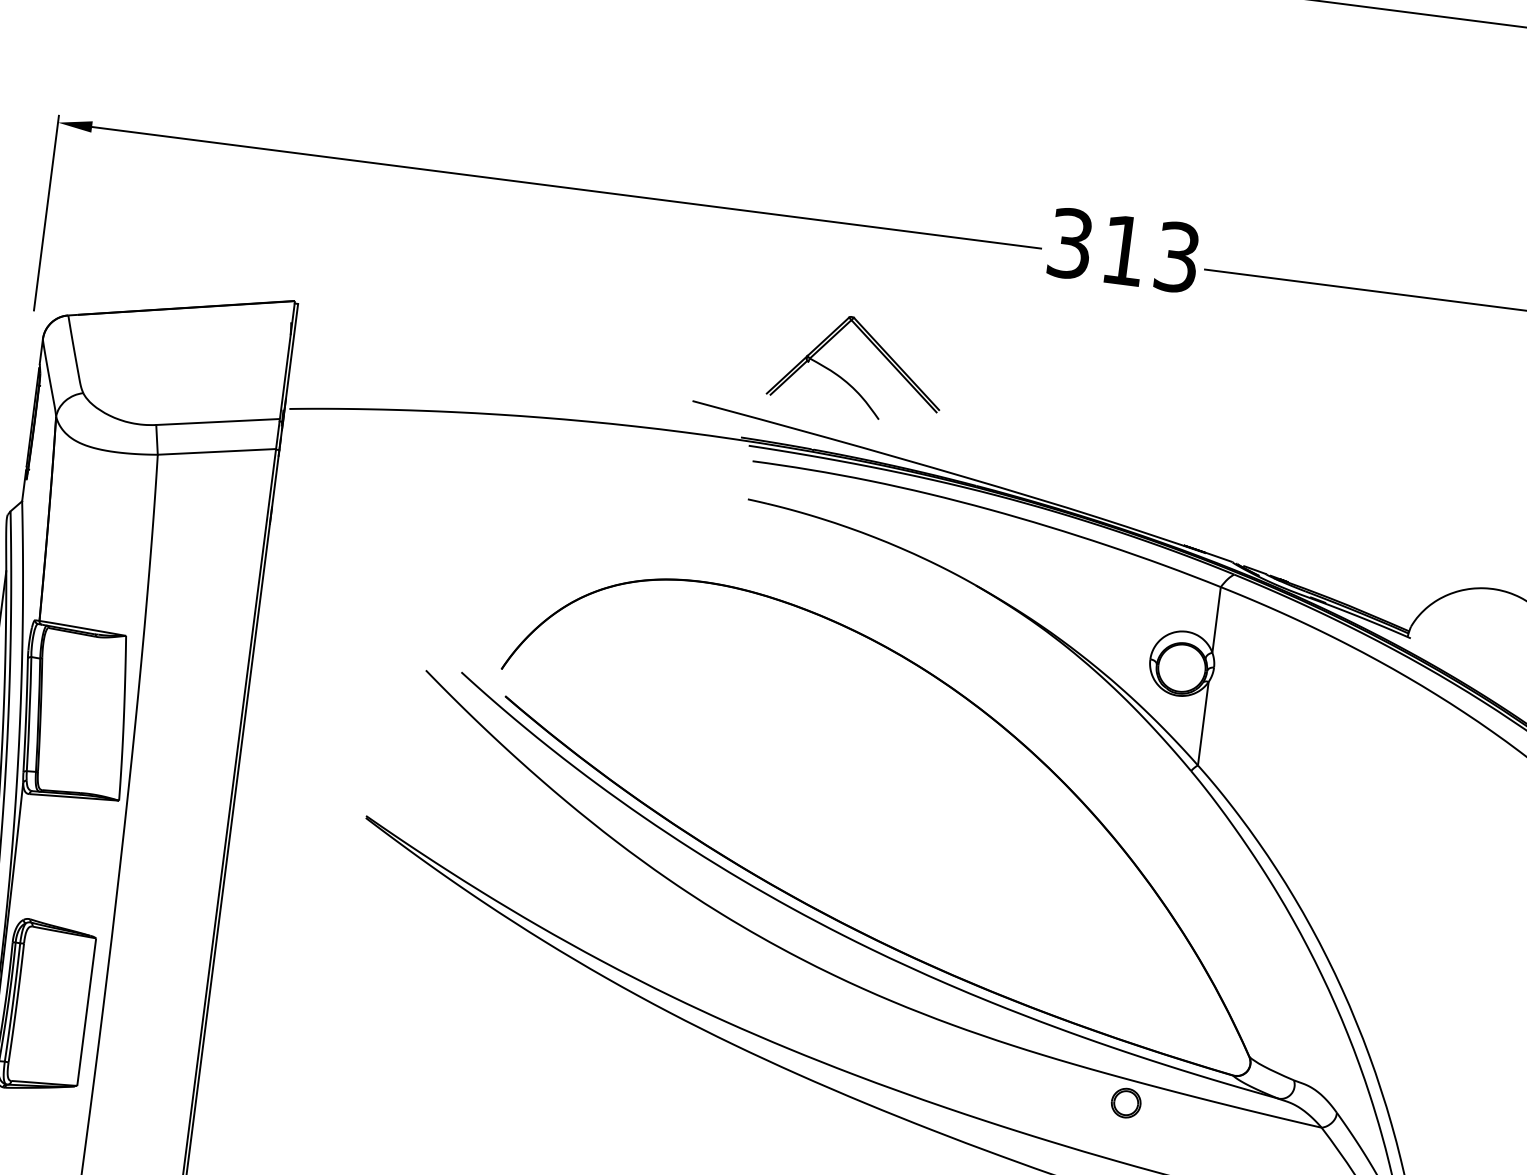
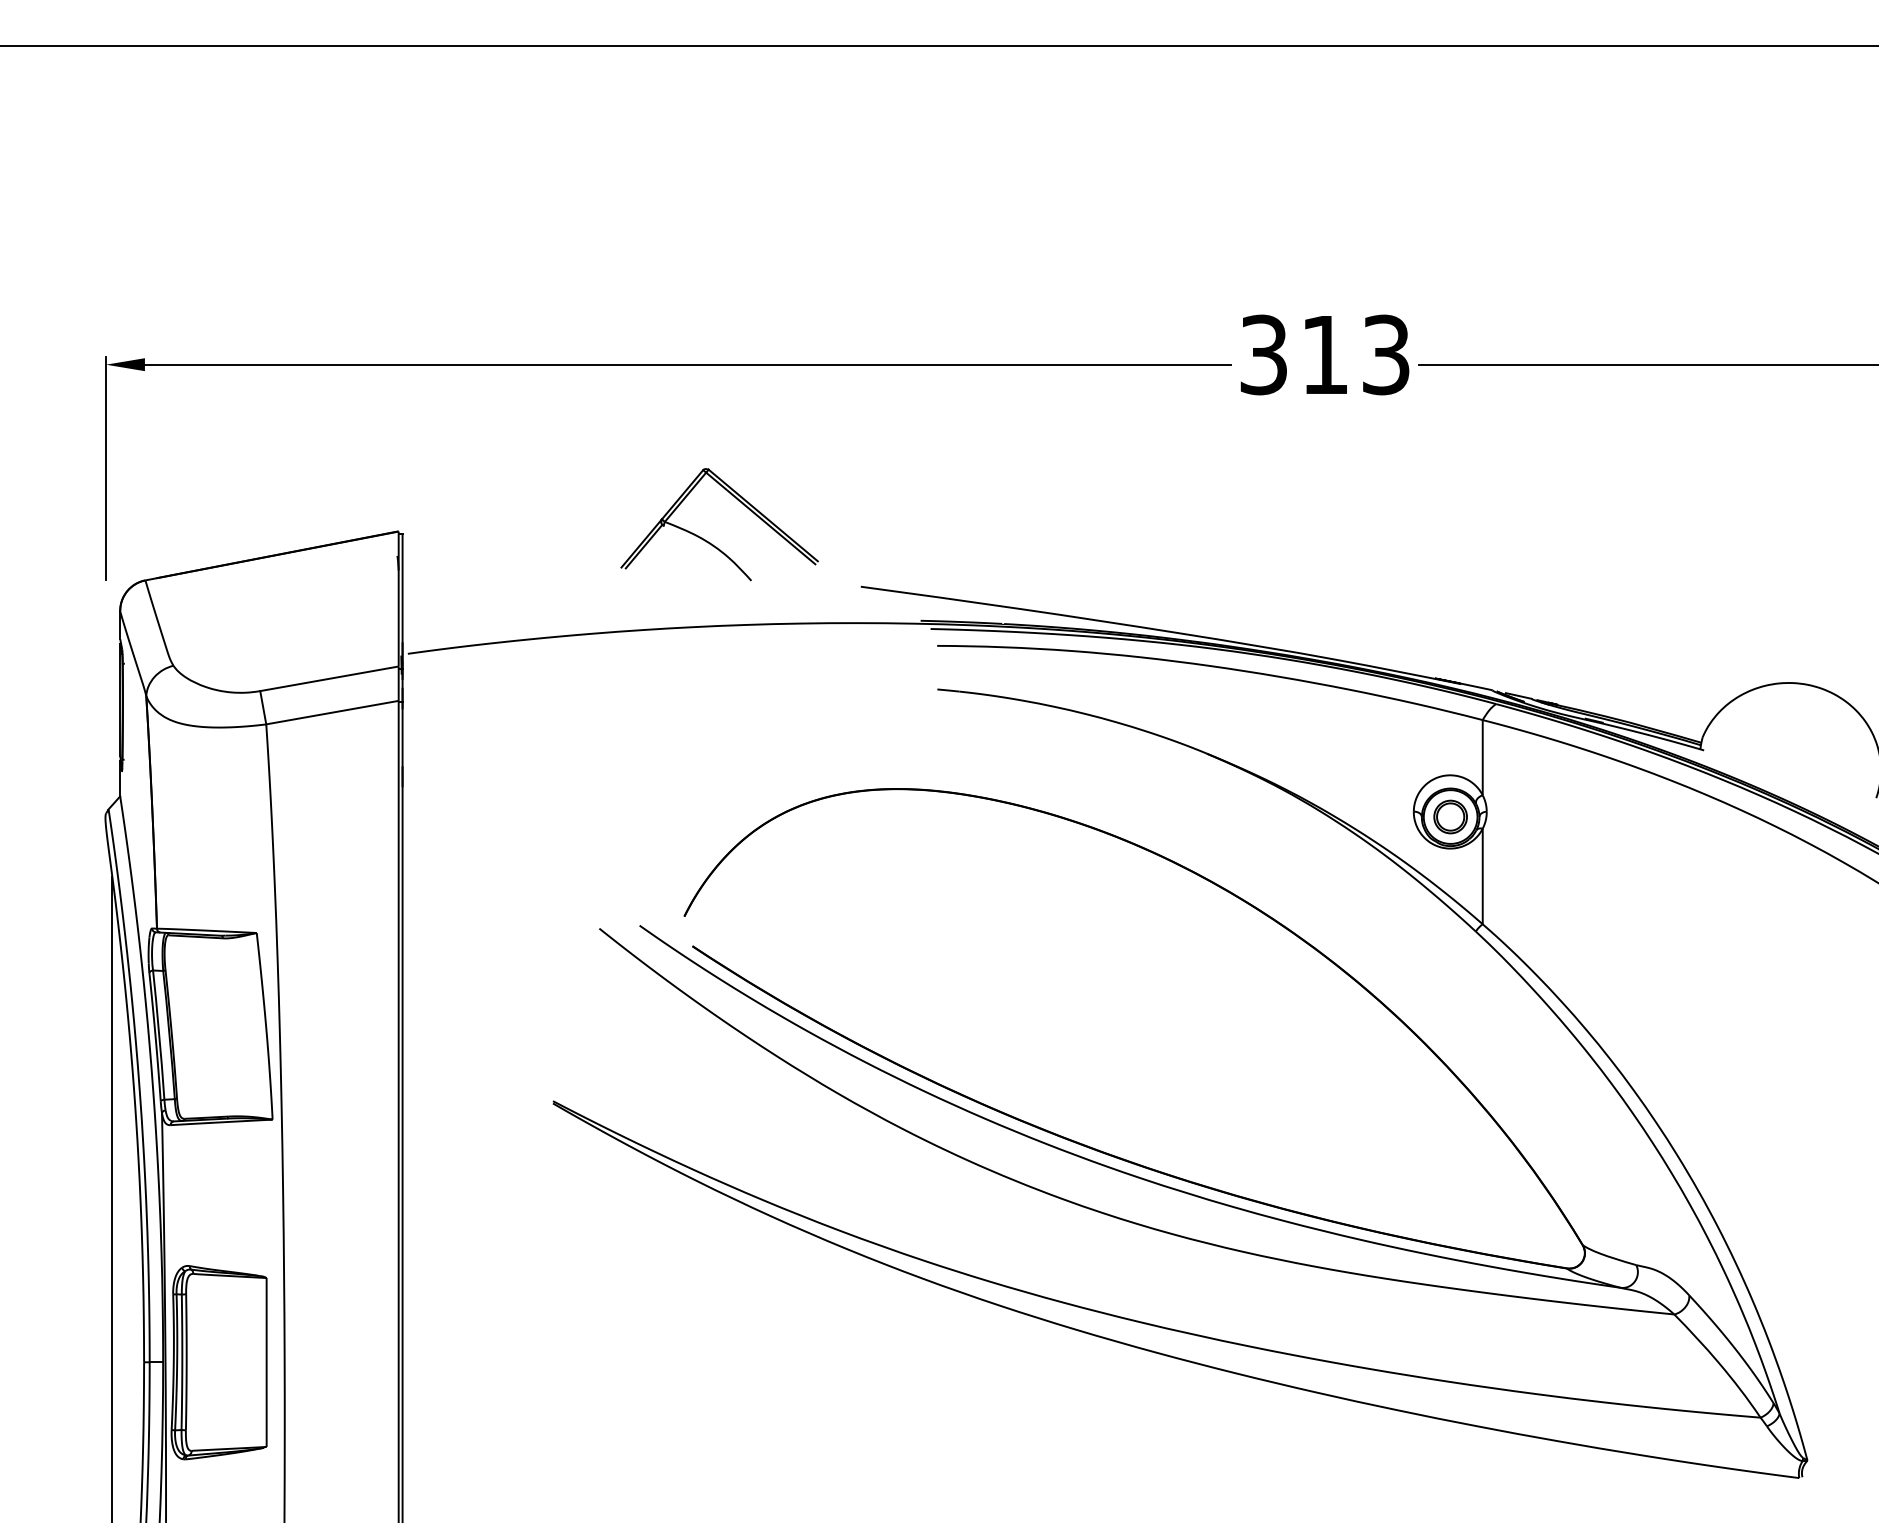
part: (845, 379) -> (707, 540), moved
part: (1126, 1102) -> (1450, 816), moved

